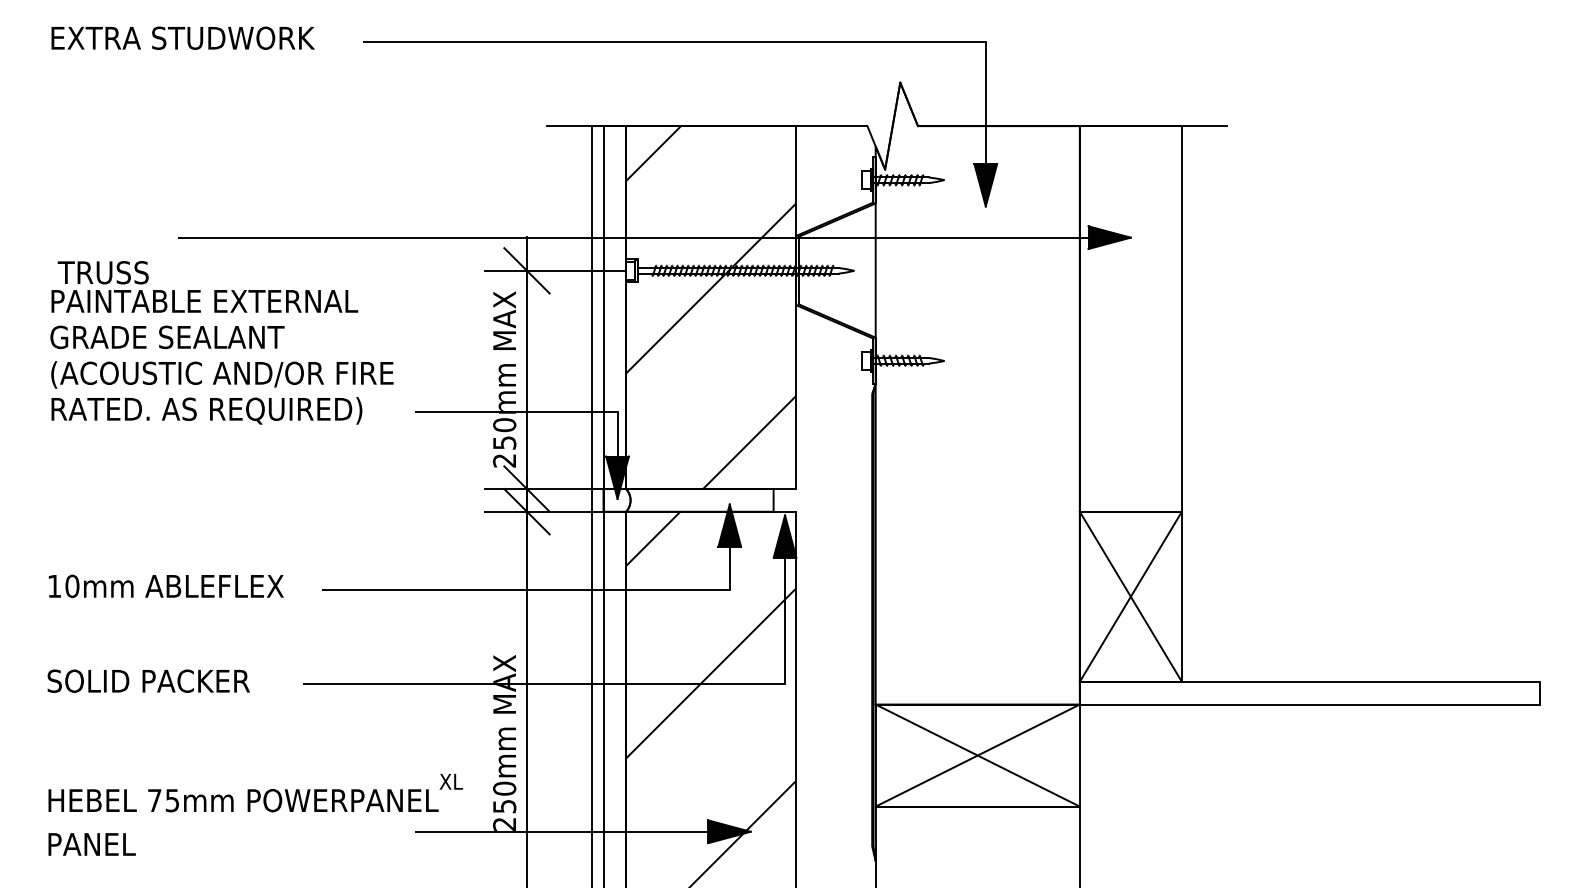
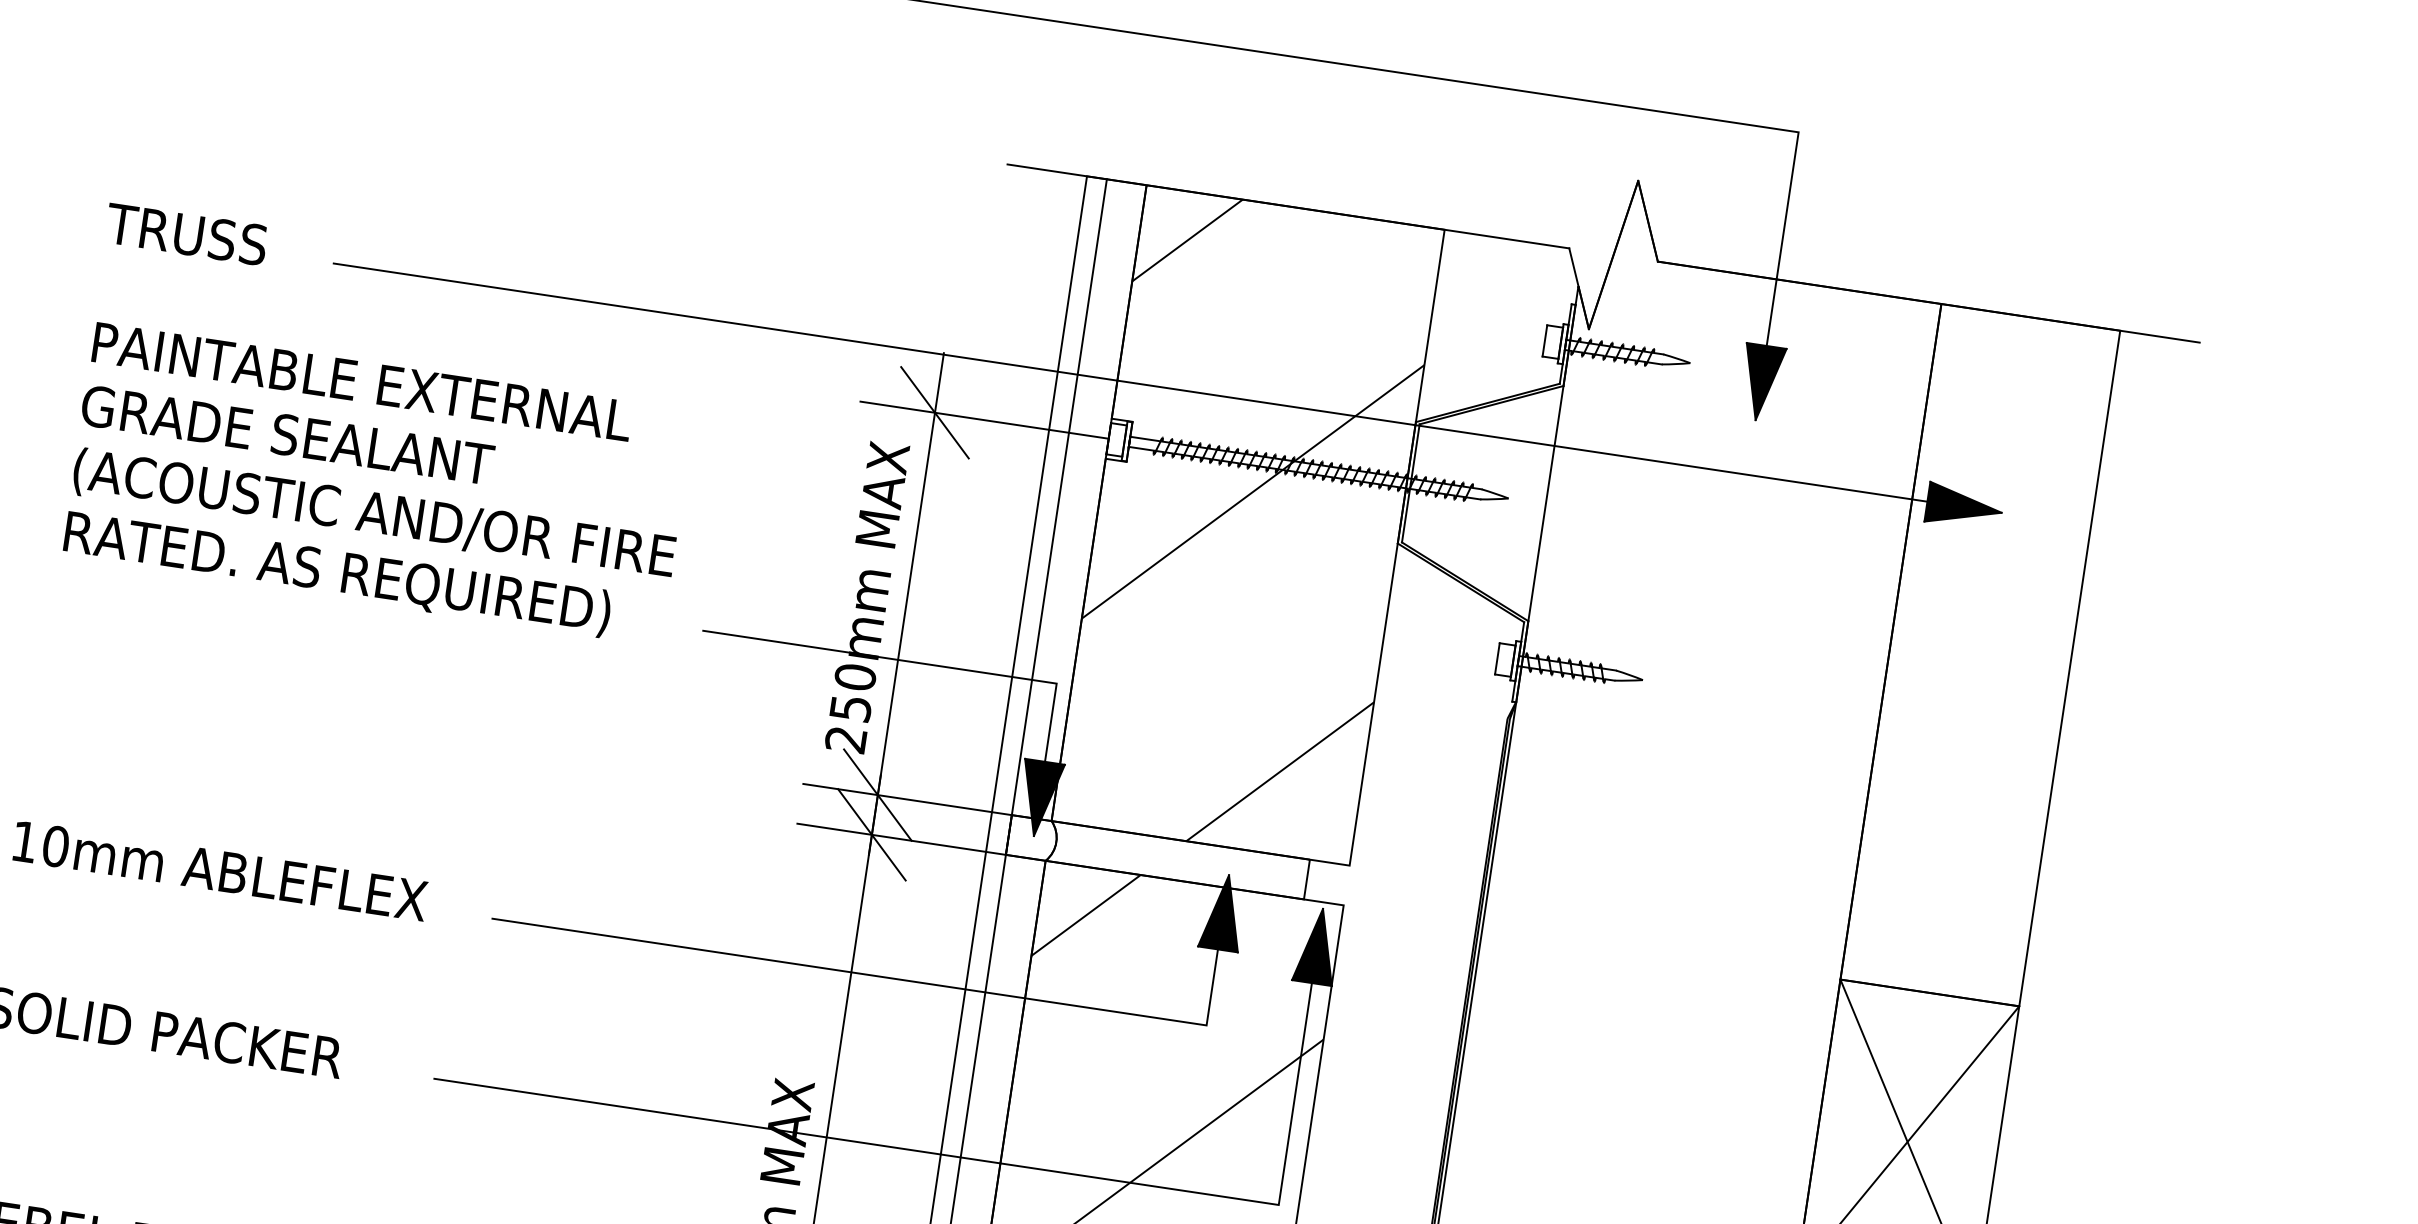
text: (102, 272) -> (185, 233), moved

